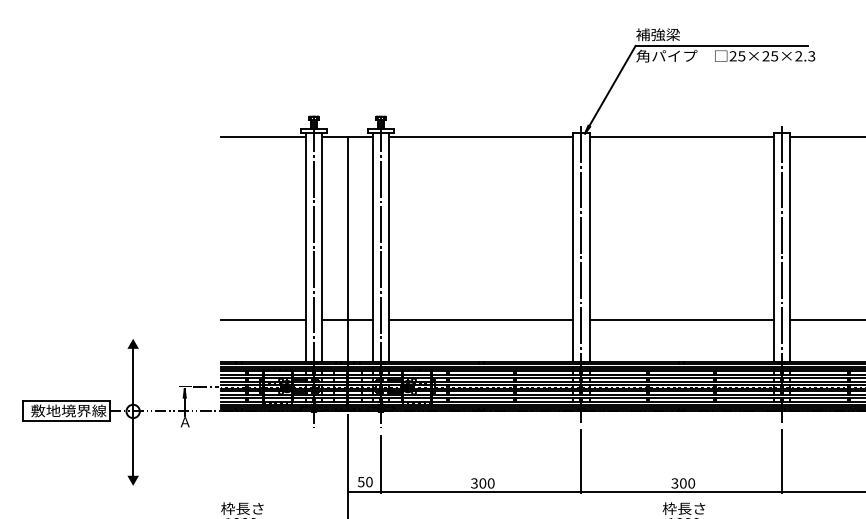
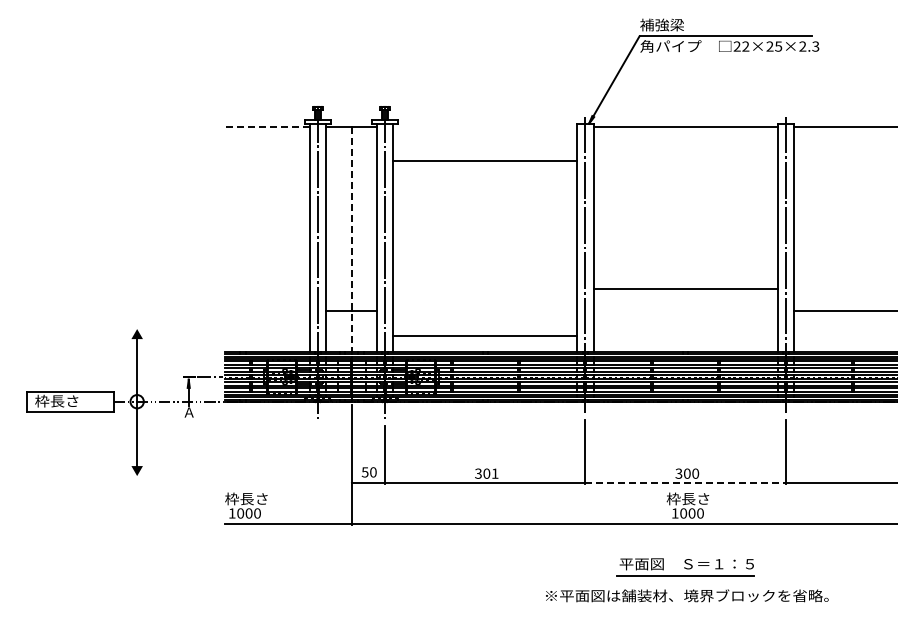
text: (741, 56) -> (745, 46), 25×25×2.3 -> 22×25×2.3
line: (263, 137) -> (267, 127), solid -> dashed
line: (481, 137) -> (485, 161), moved
line: (347, 251) -> (351, 241), solid -> dashed
line: (262, 320) -> (266, 310), removed
line: (481, 320) -> (485, 335), moved
line: (681, 320) -> (685, 288), moved
text: (68, 410) -> (72, 400), 敷地境界線 -> 枠長さ
text: (490, 483) -> (494, 473), 300 -> 301
line: (682, 492) -> (686, 482), solid -> dashed

